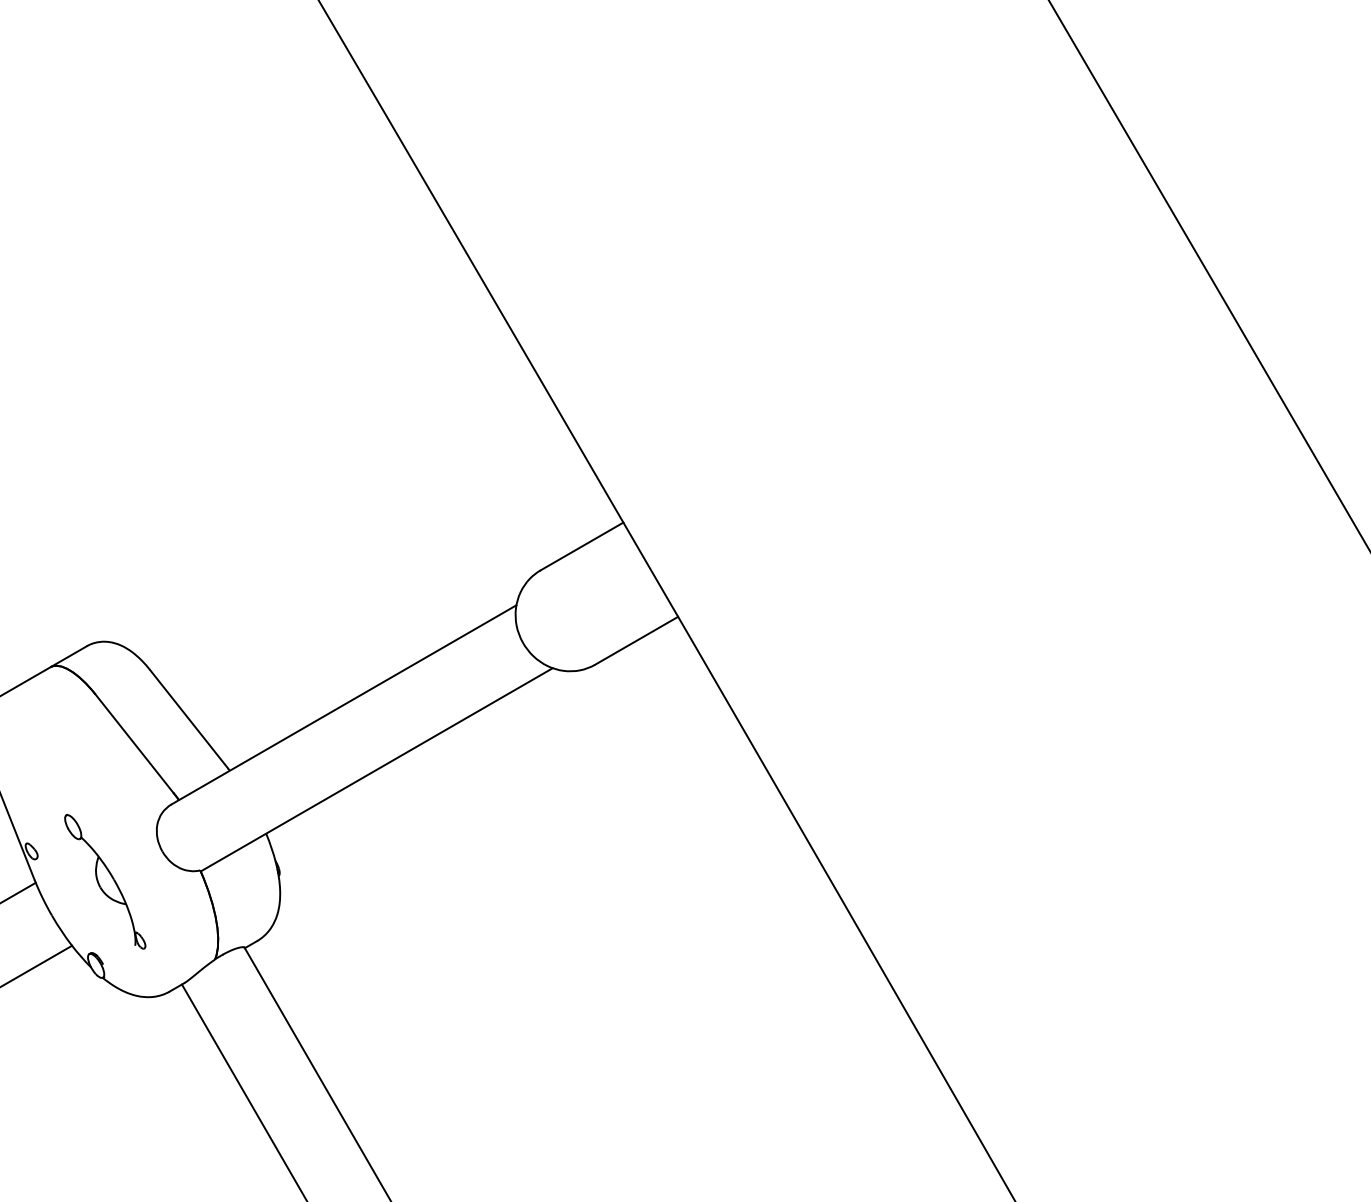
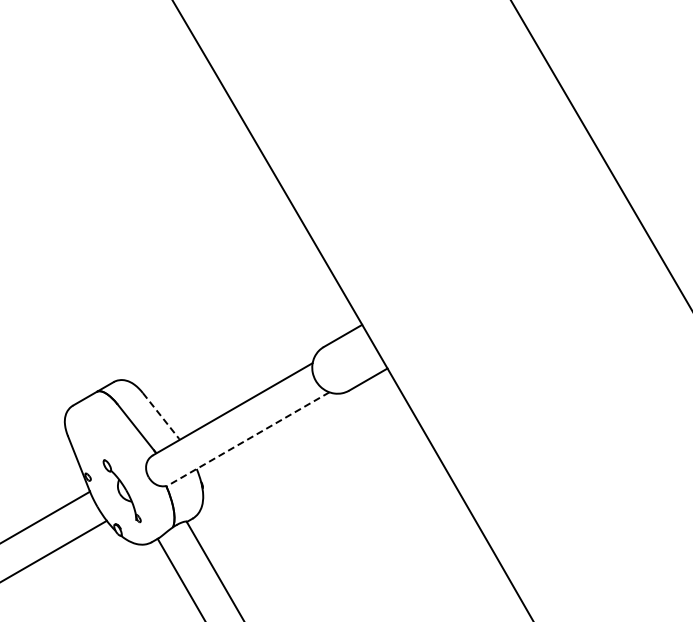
line: (190, 720) -> (161, 416), solid -> dashed
line: (375, 770) -> (247, 439), solid -> dashed

